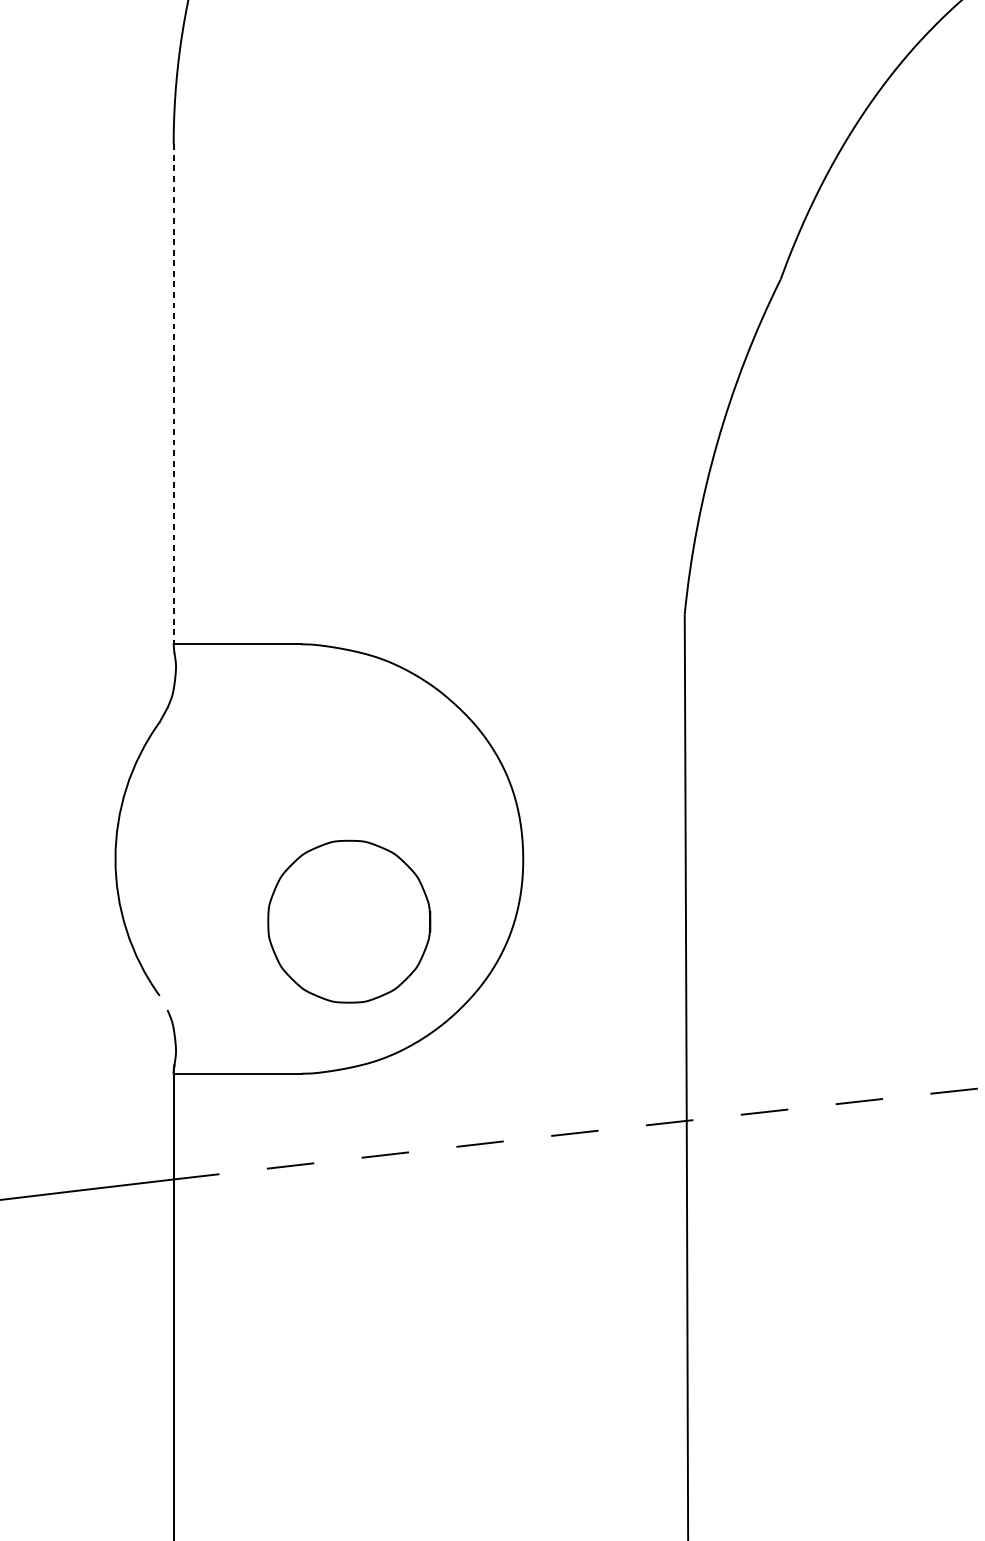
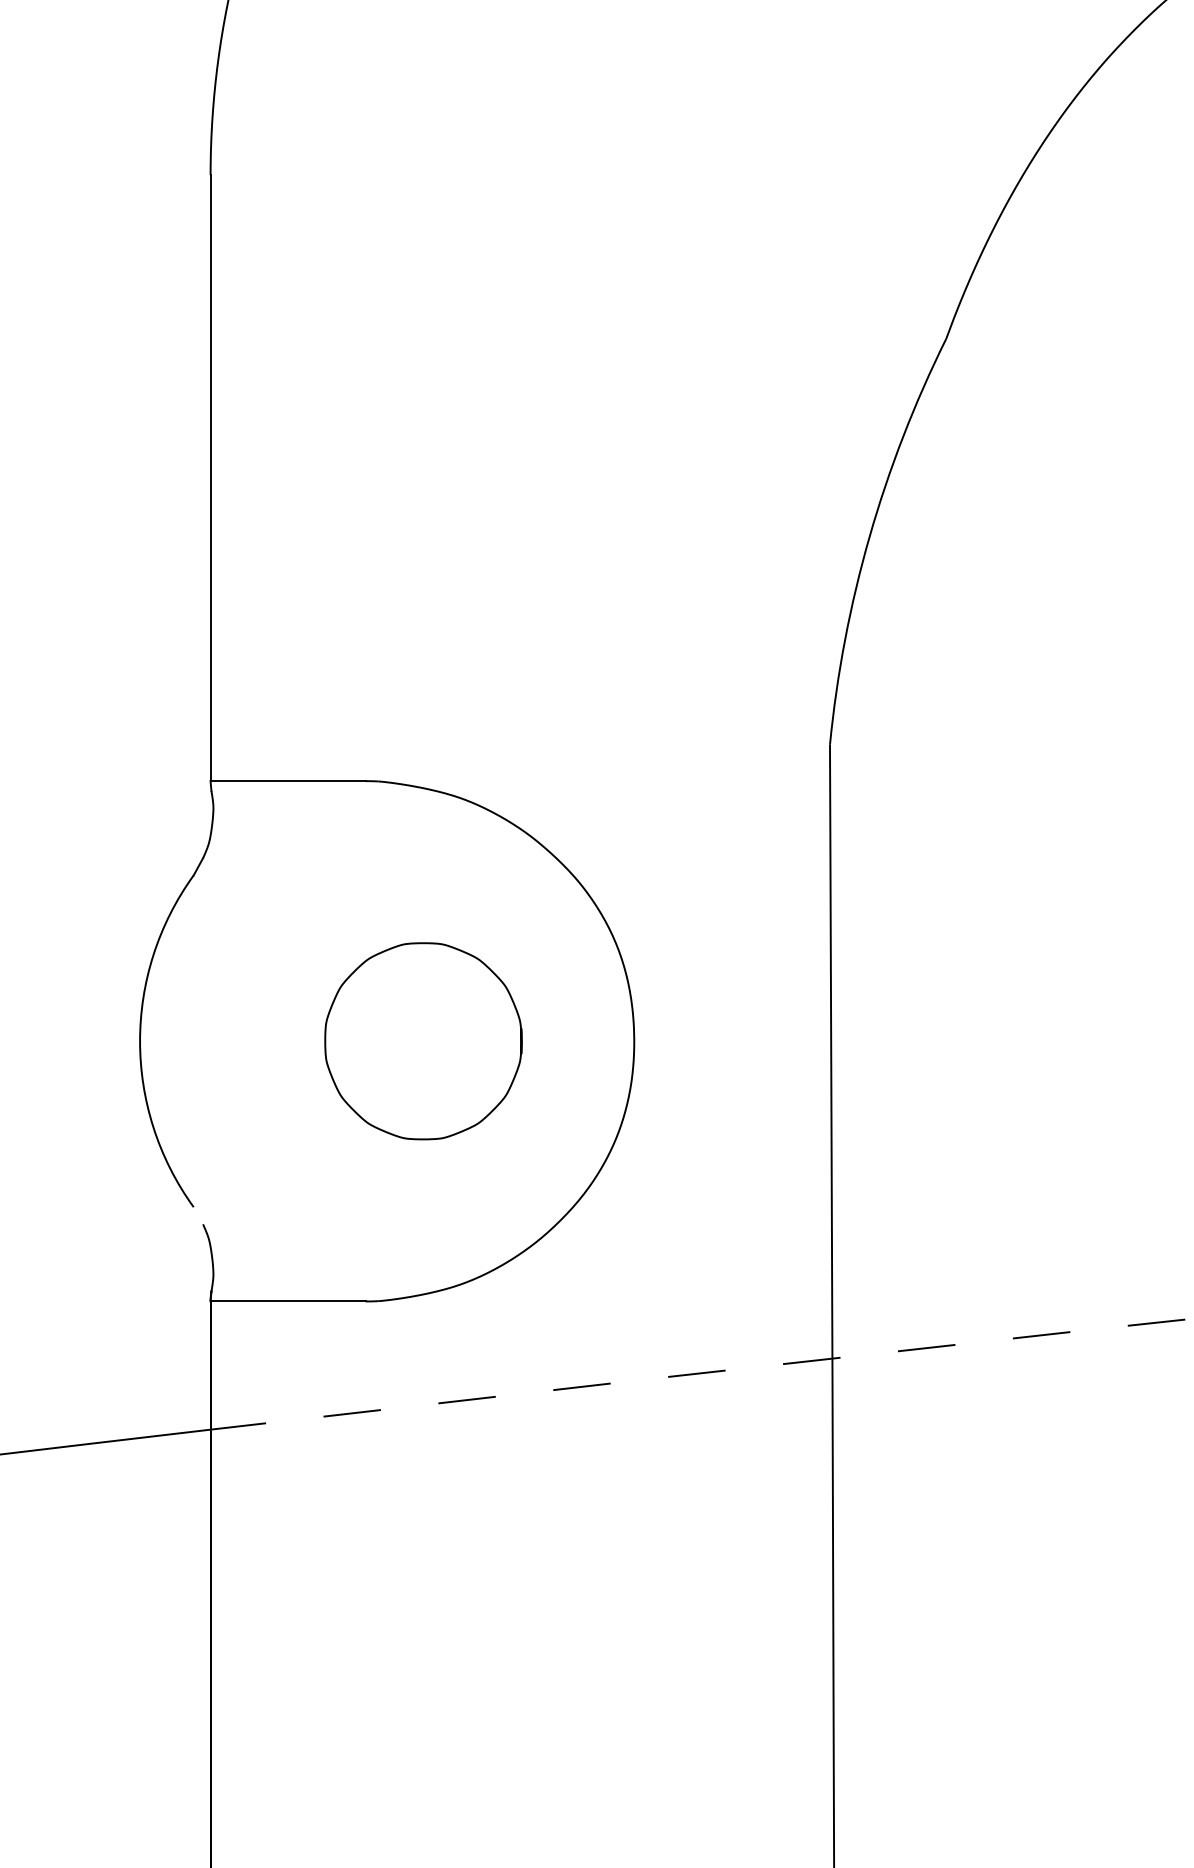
line: (173, 394) -> (210, 478), dashed -> solid
curve: (378, 996) -> (458, 1131), moved

